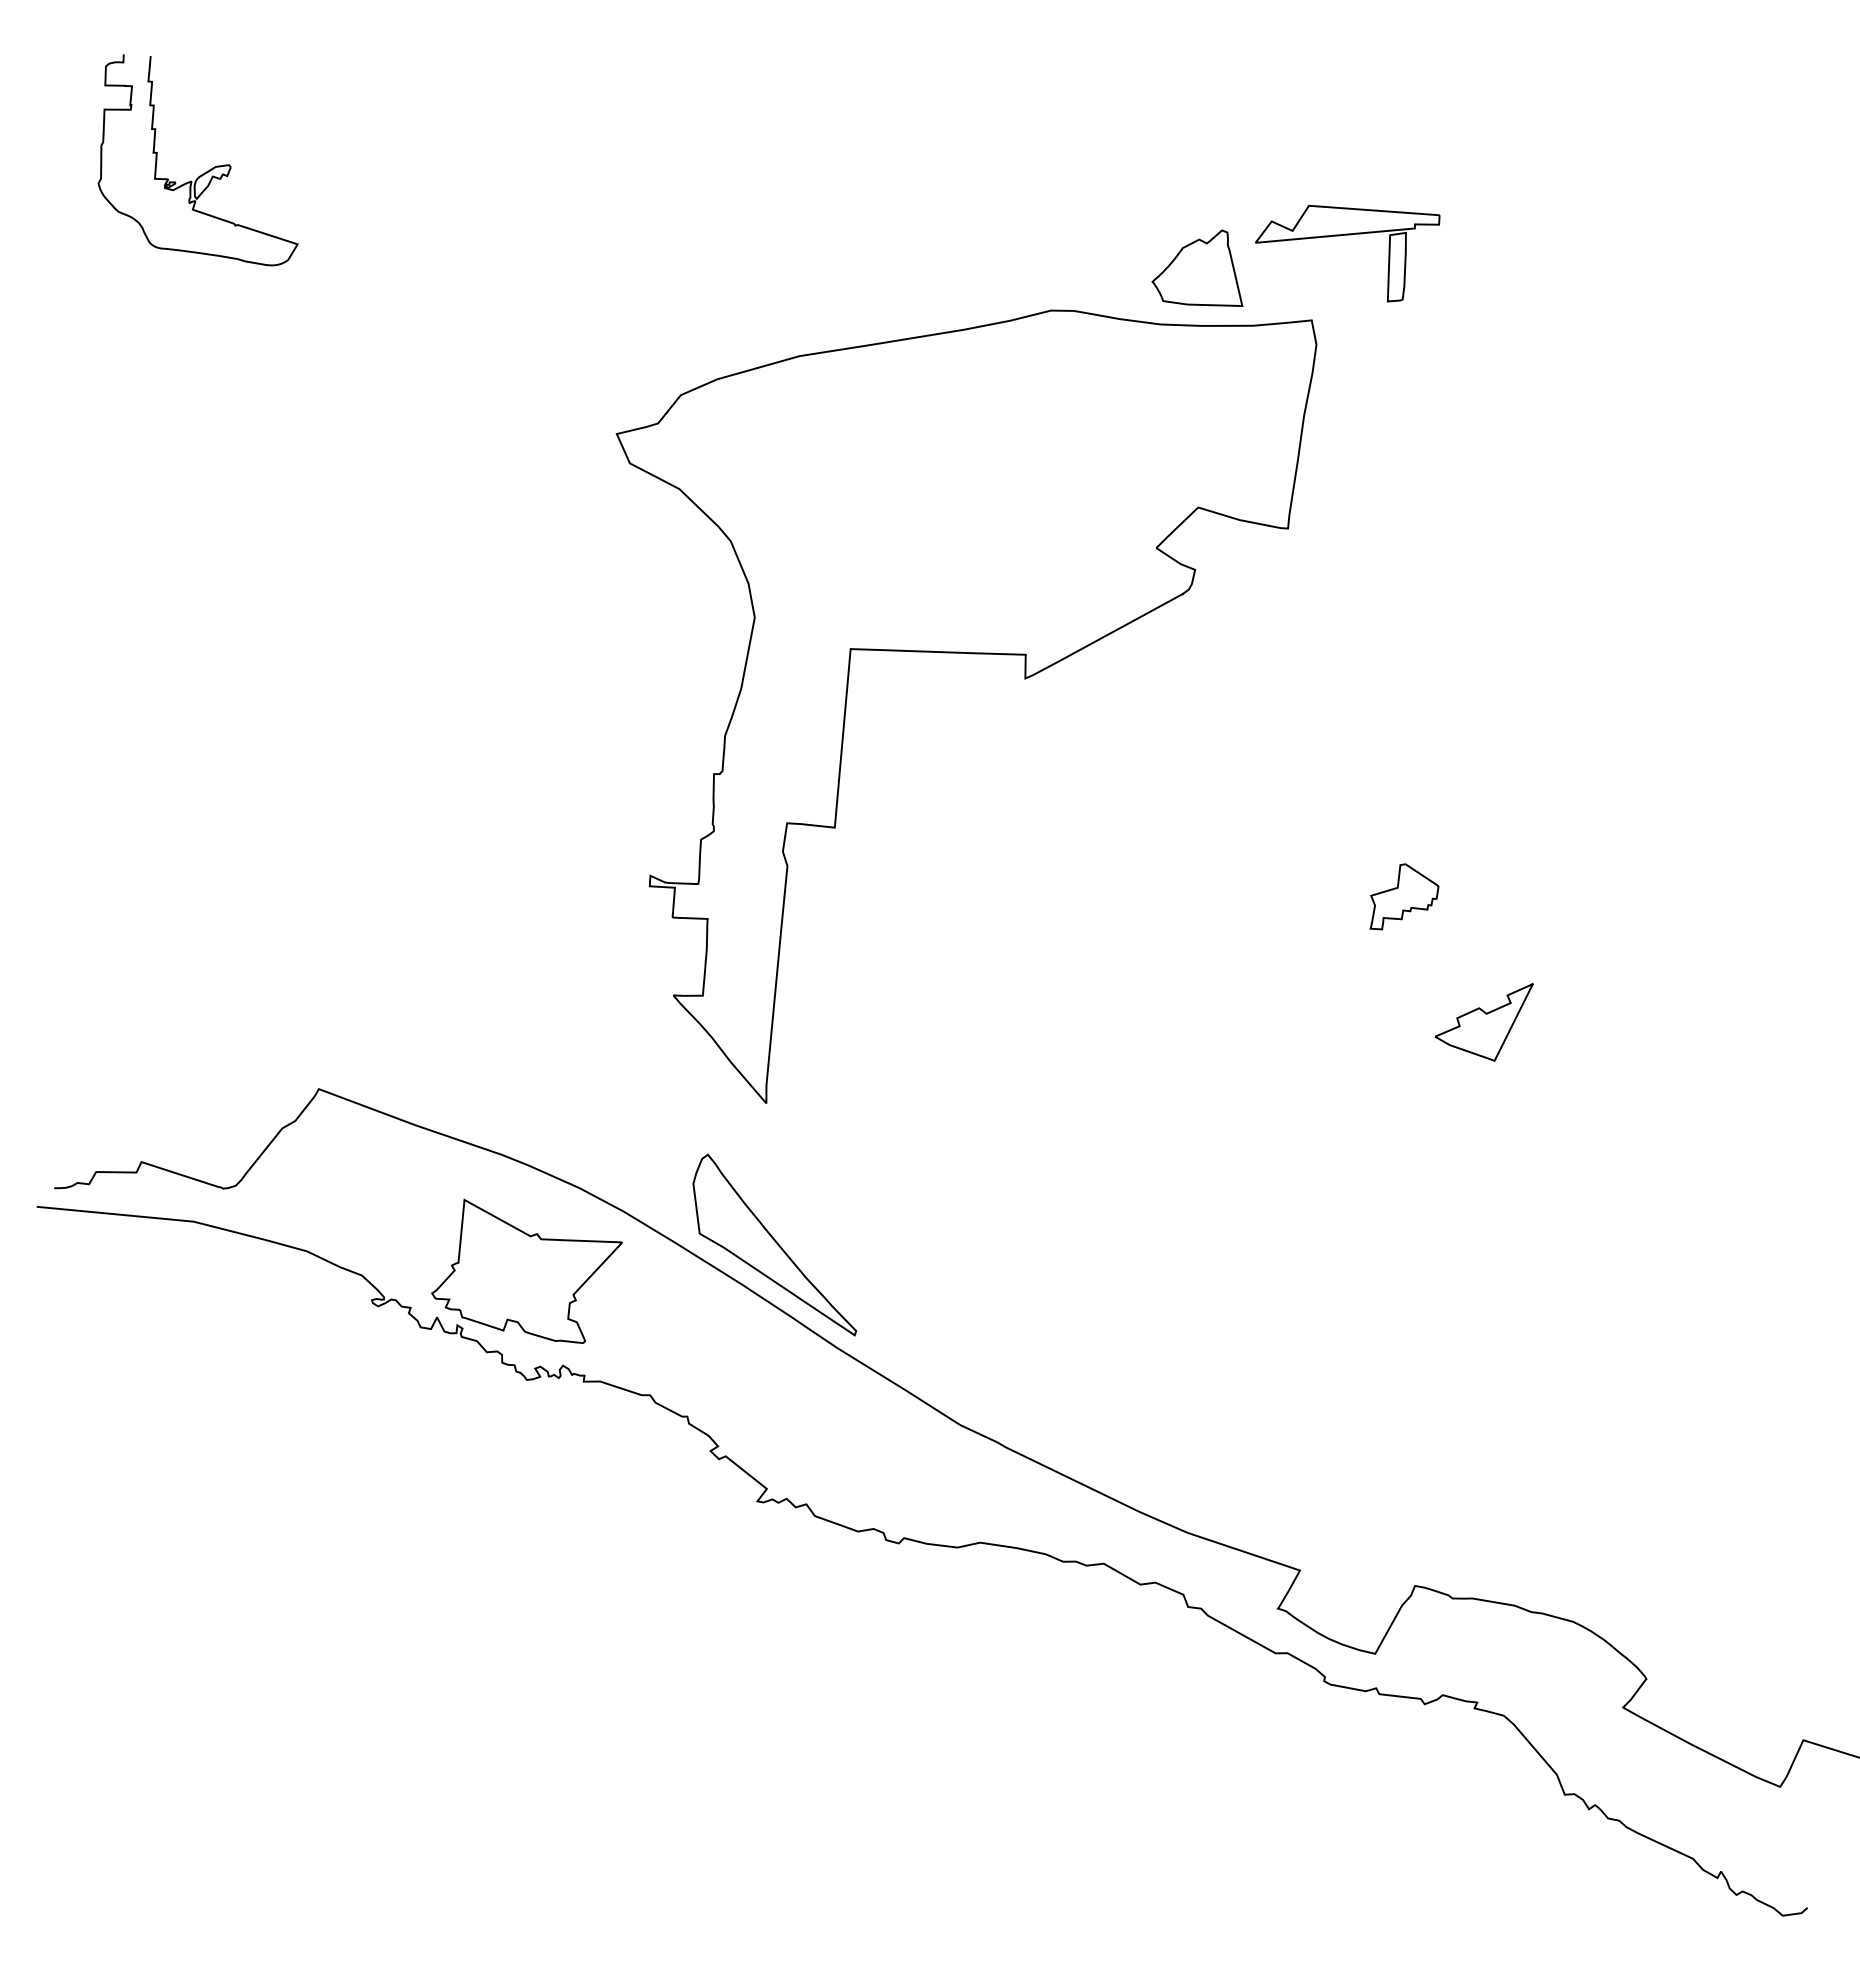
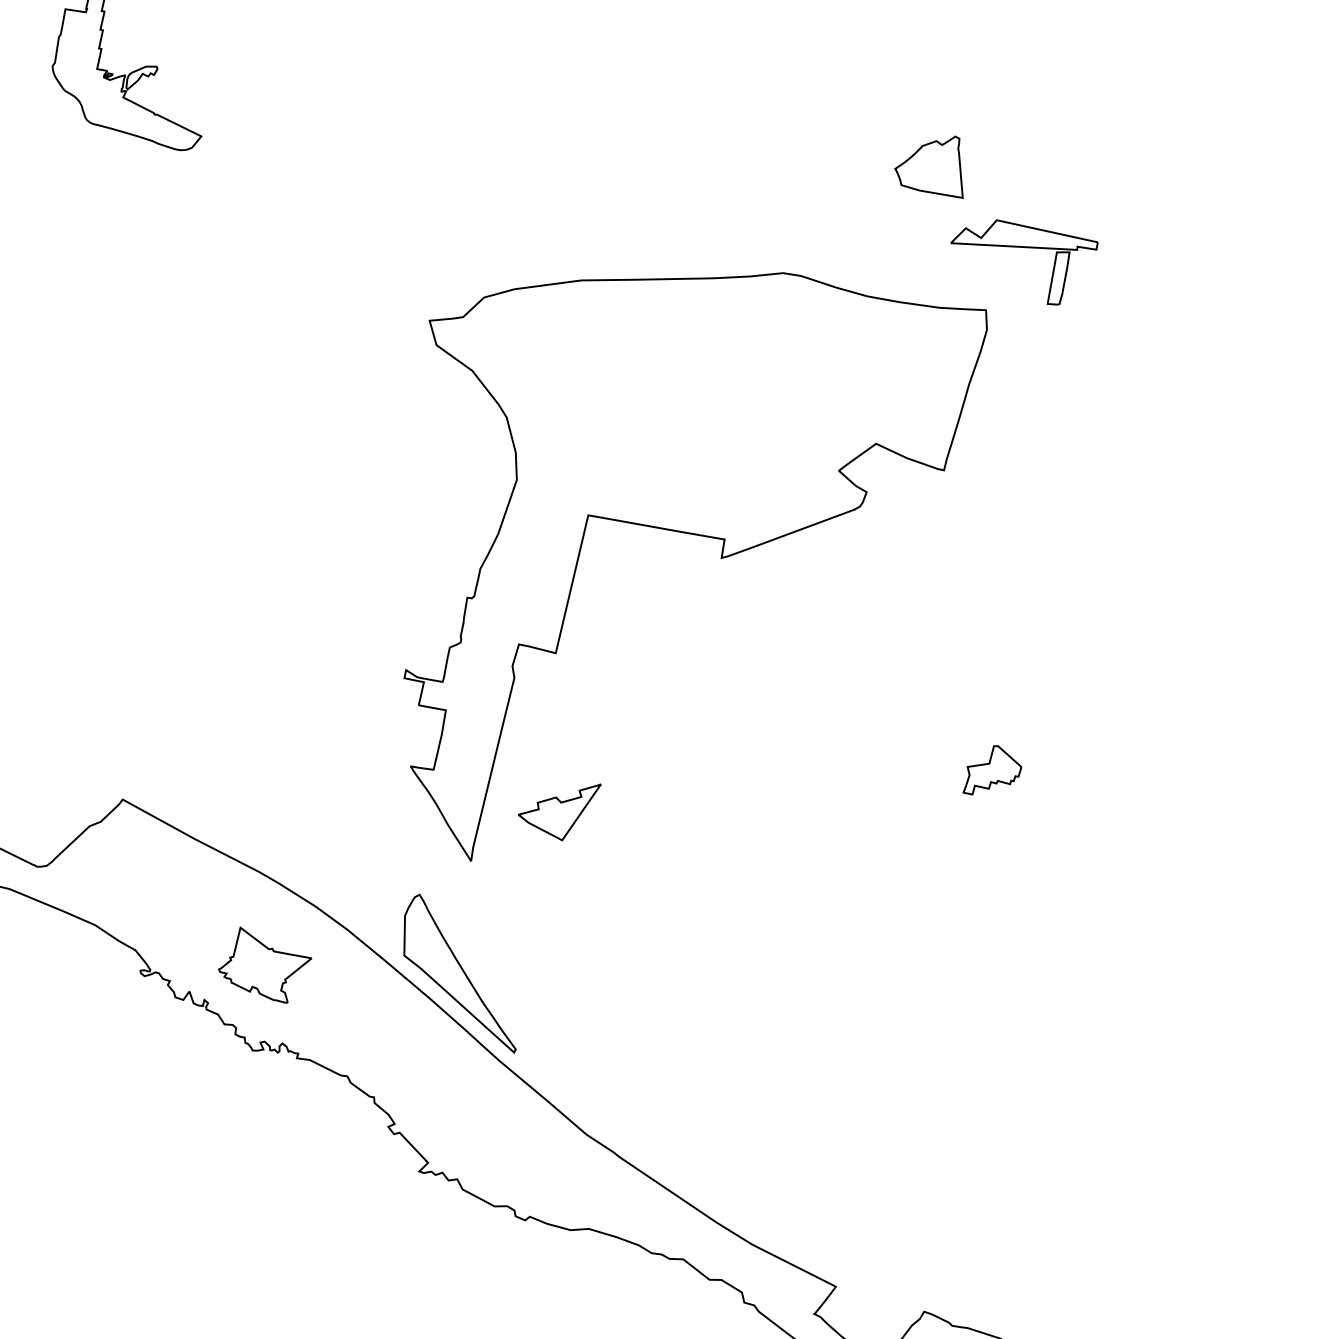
part: (1197, 267) -> (932, 162), moved
part: (1484, 1022) -> (558, 809), moved
part: (526, 1270) -> (264, 964), size x0.6

